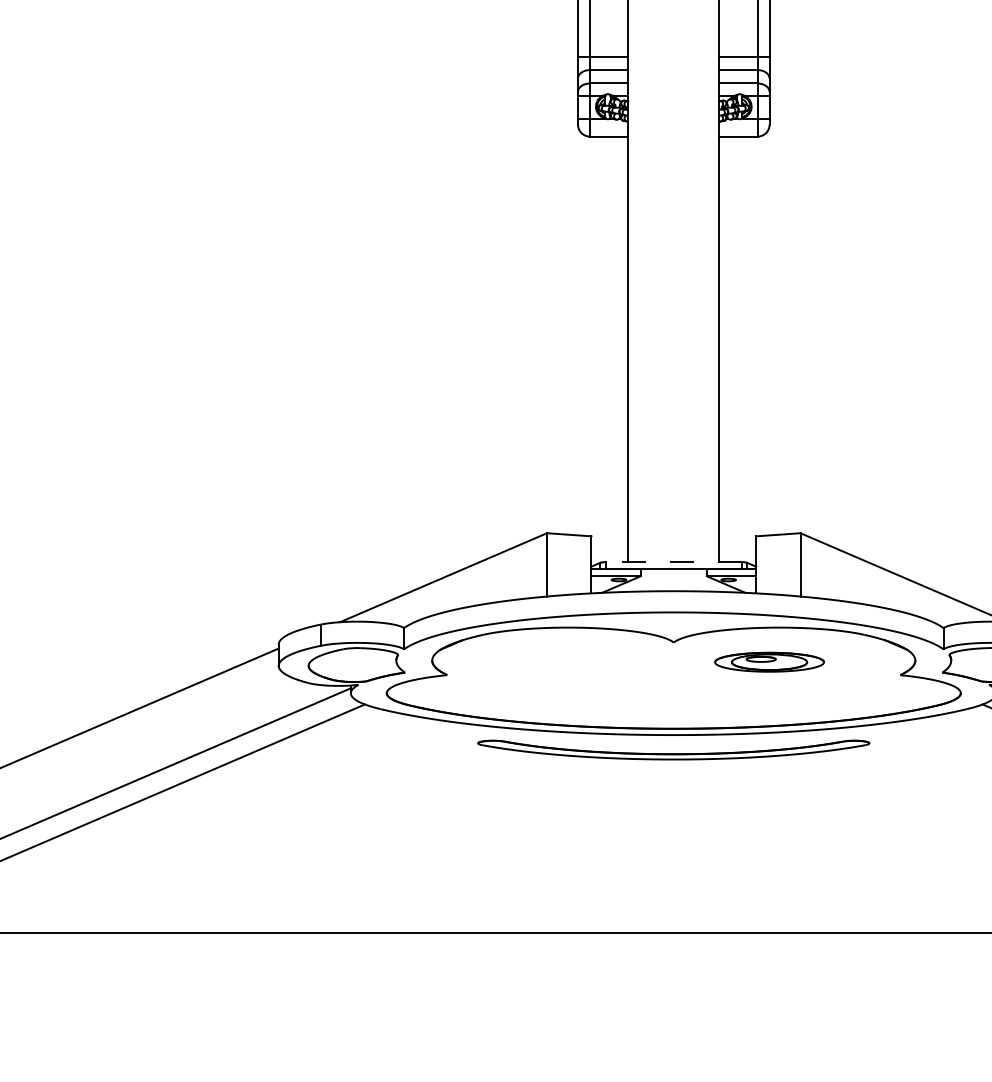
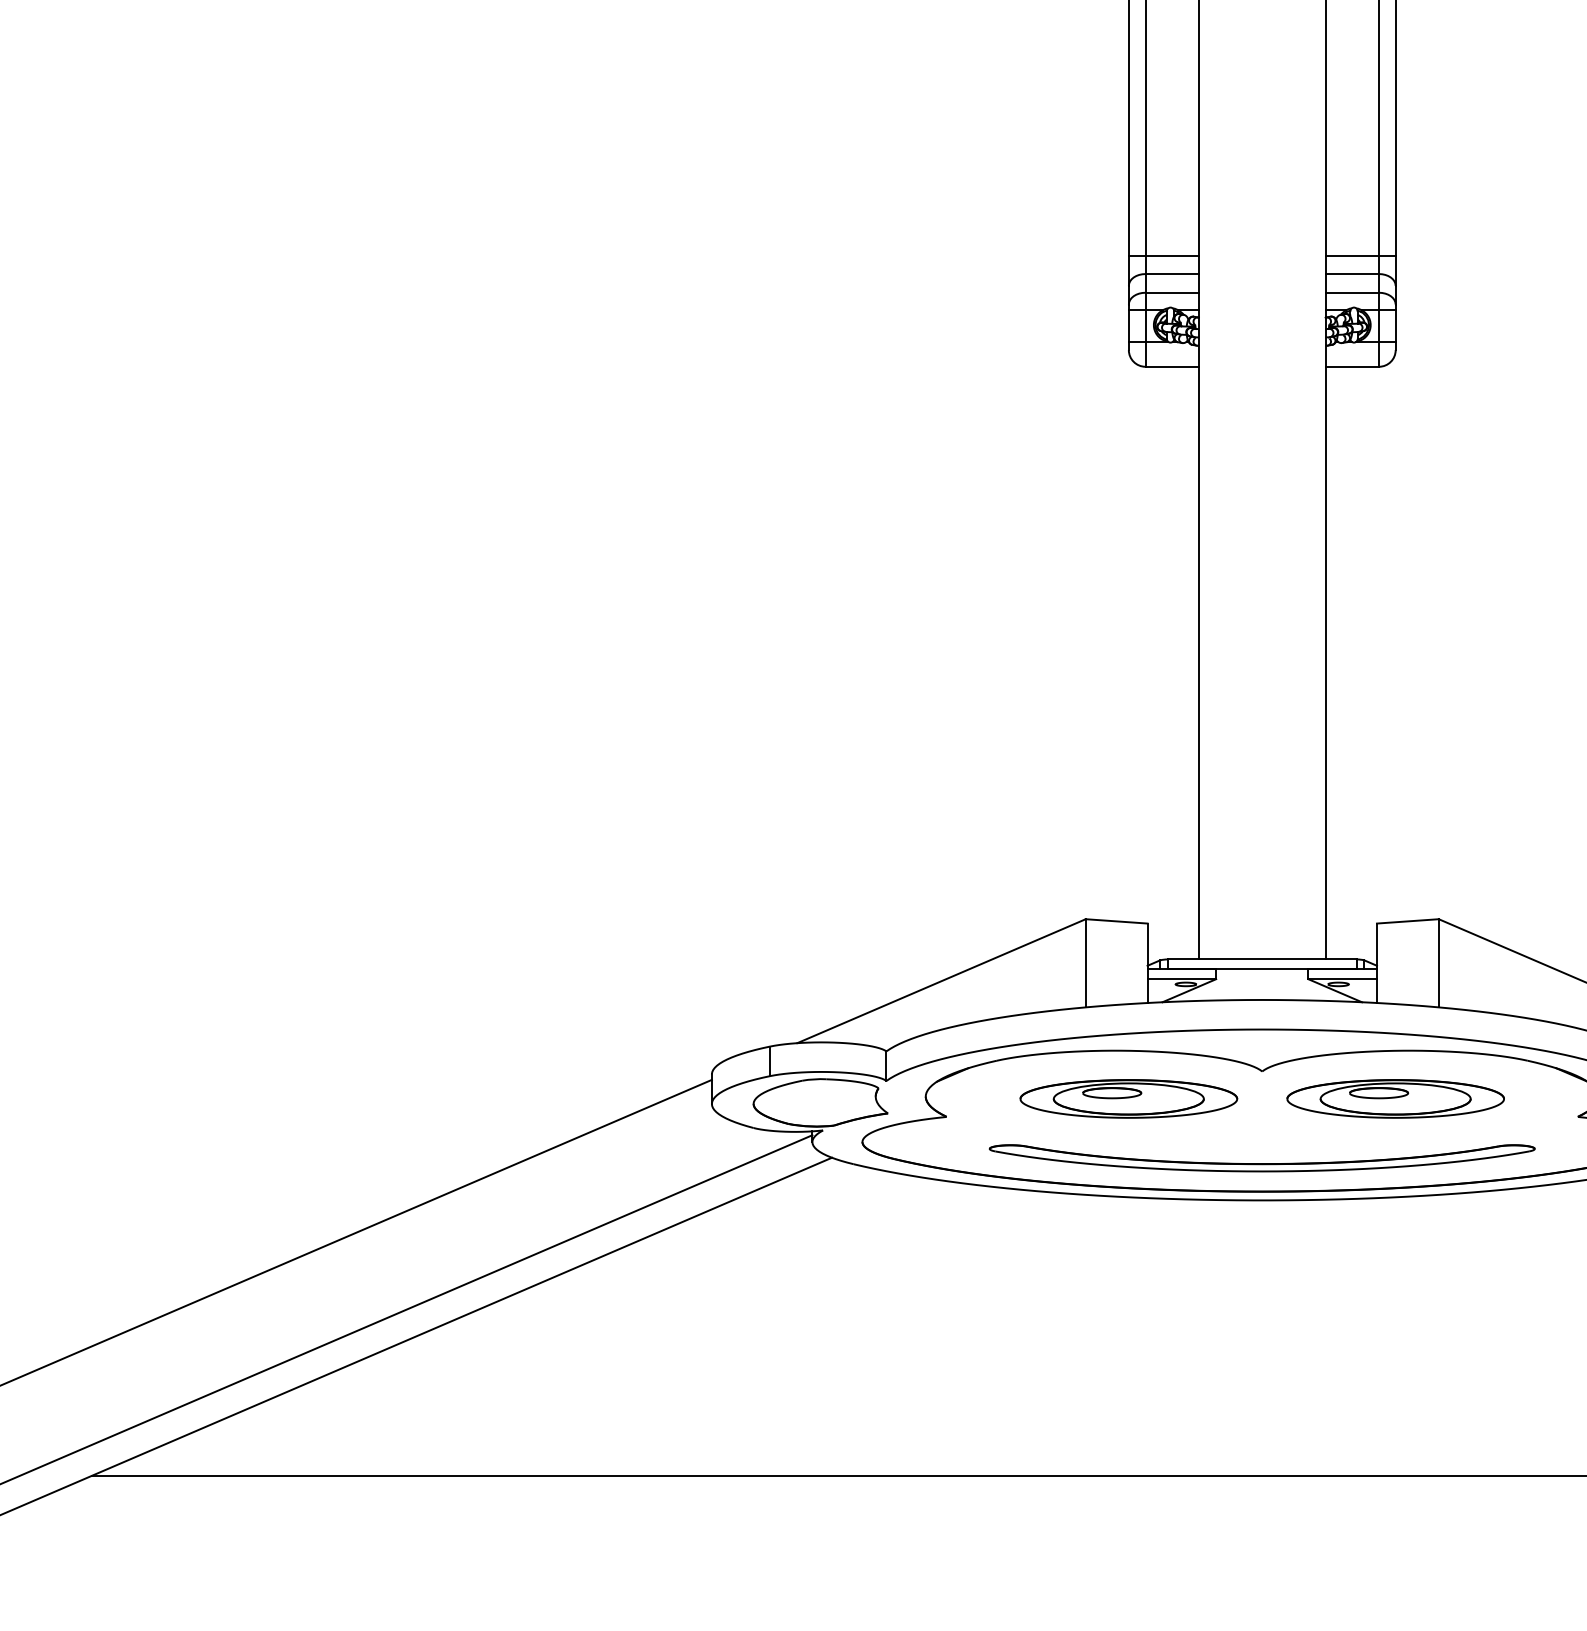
line: (673, 562) -> (1261, 959), dashed -> solid
part: (577, 661) -> (1128, 1098), added
part: (769, 661) -> (1395, 1098), size x1.43
part: (673, 750) -> (1261, 1158), moved

